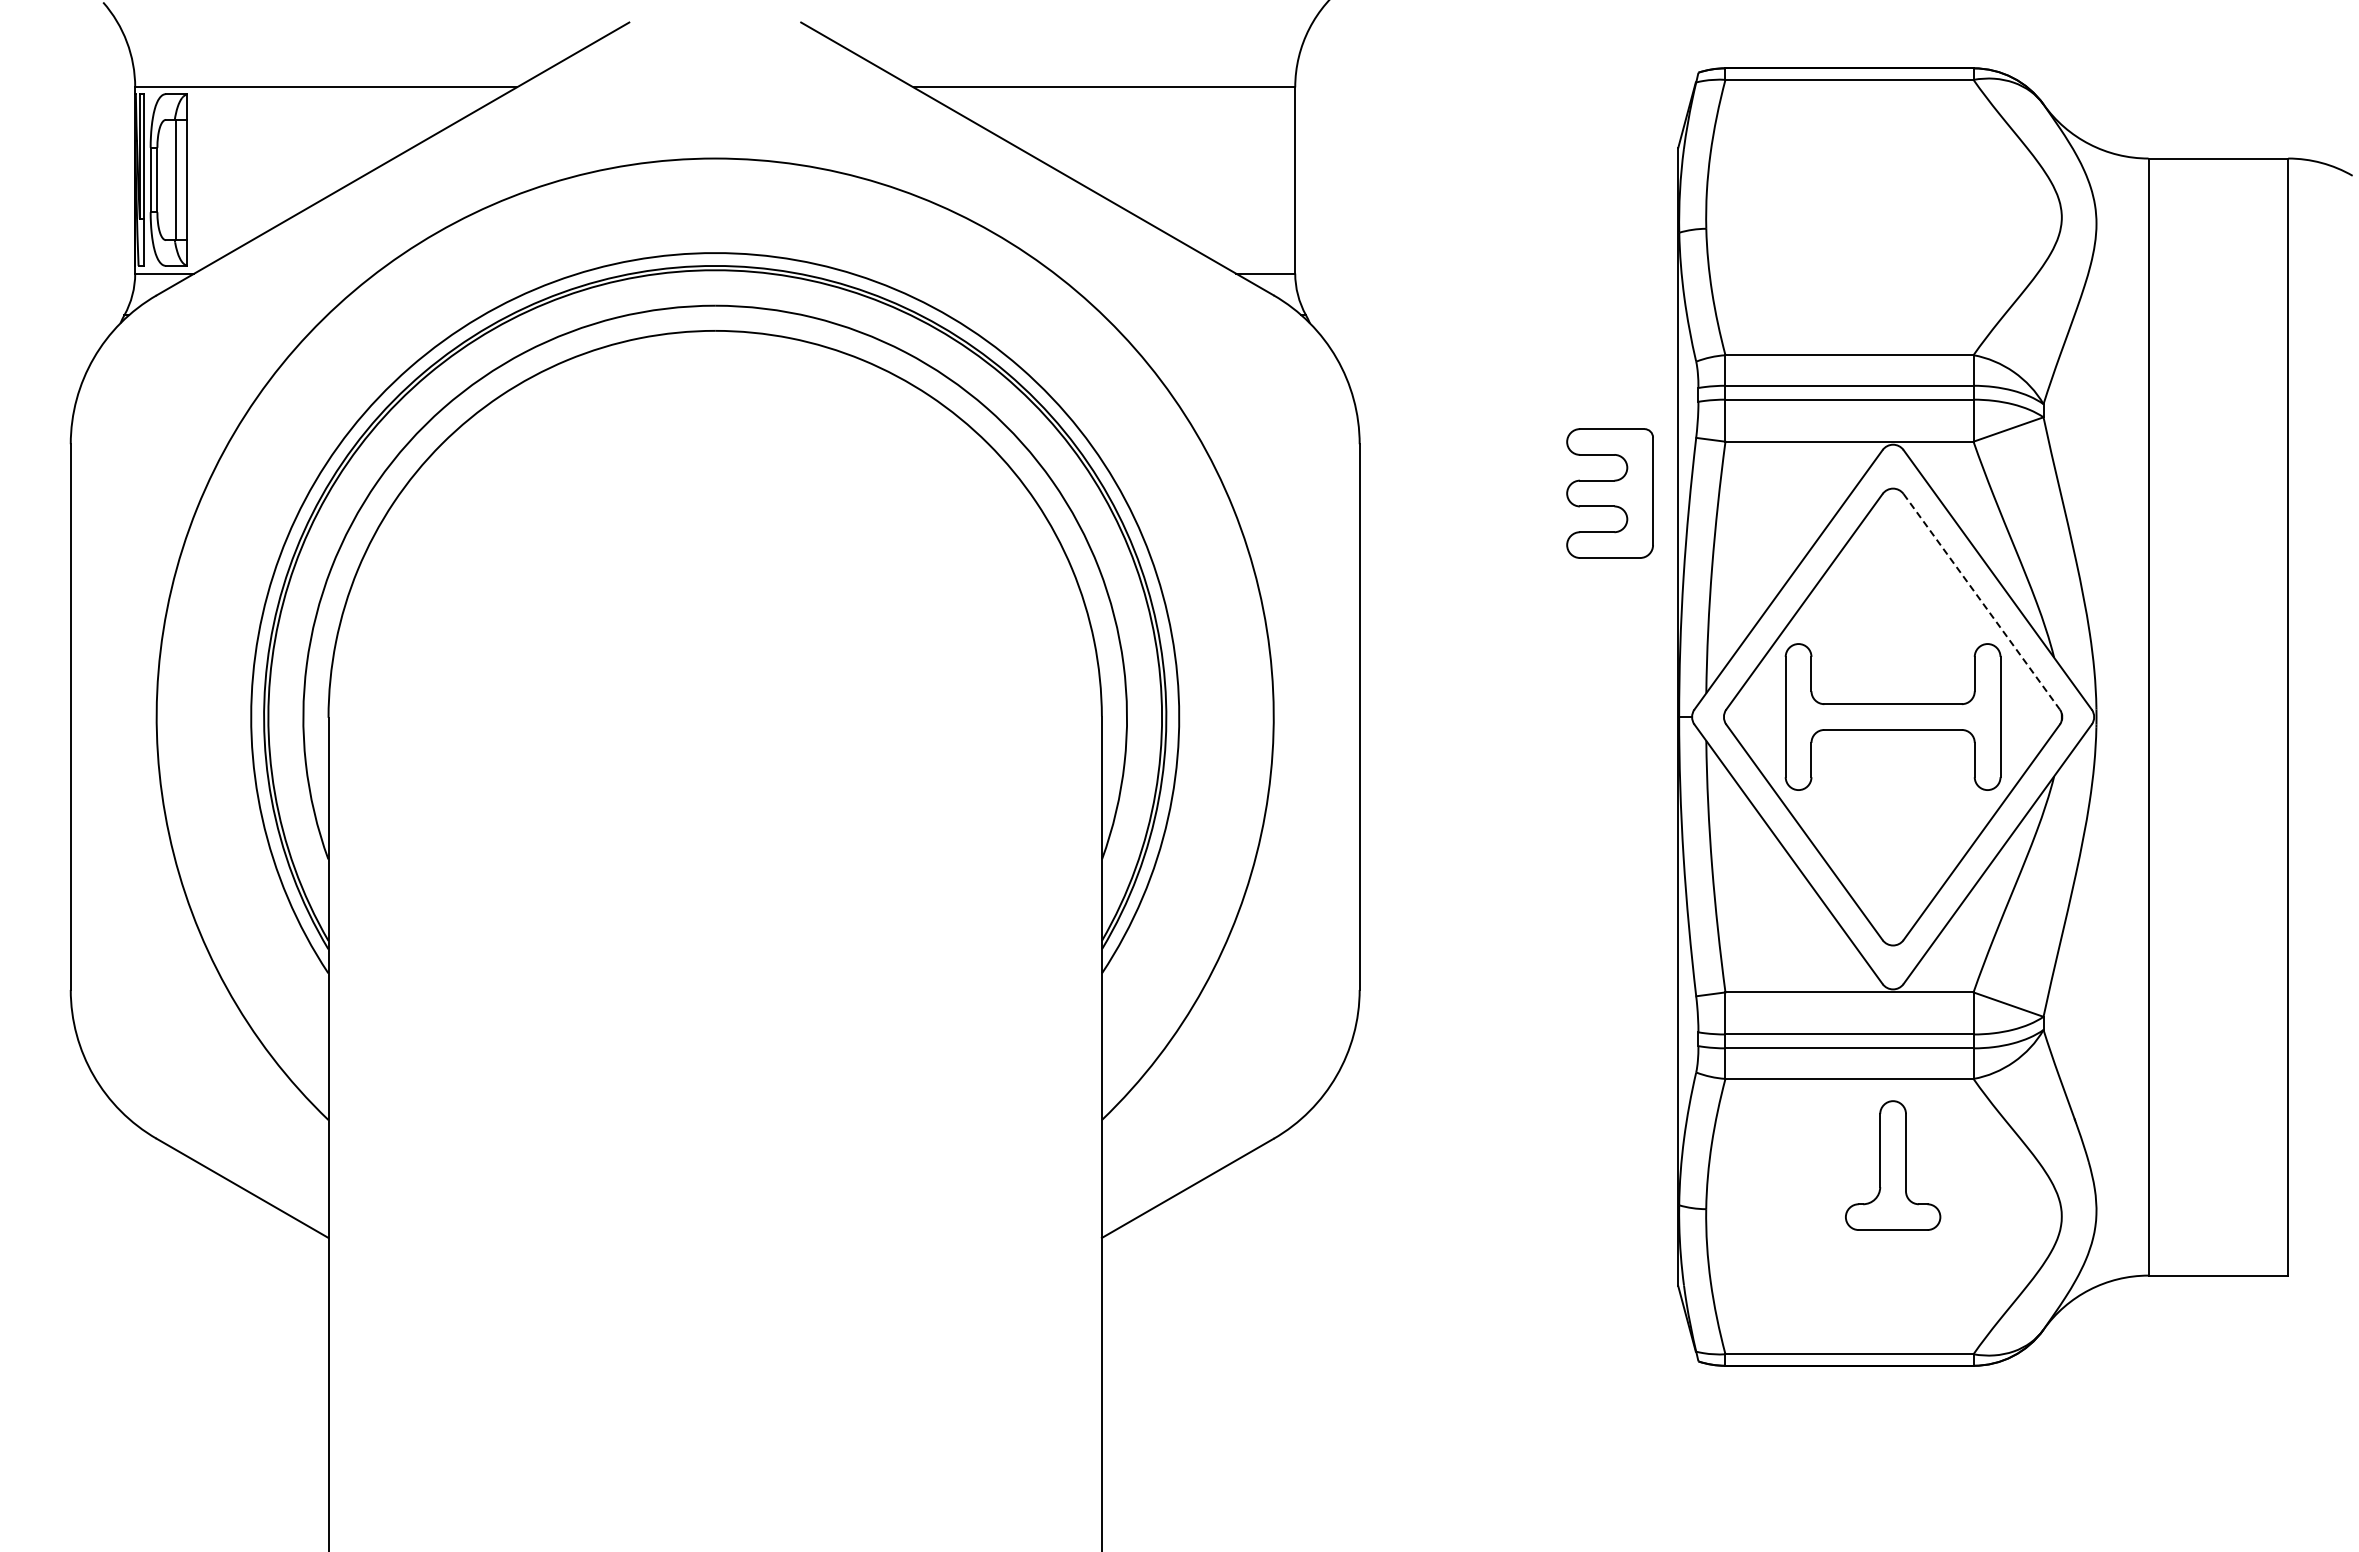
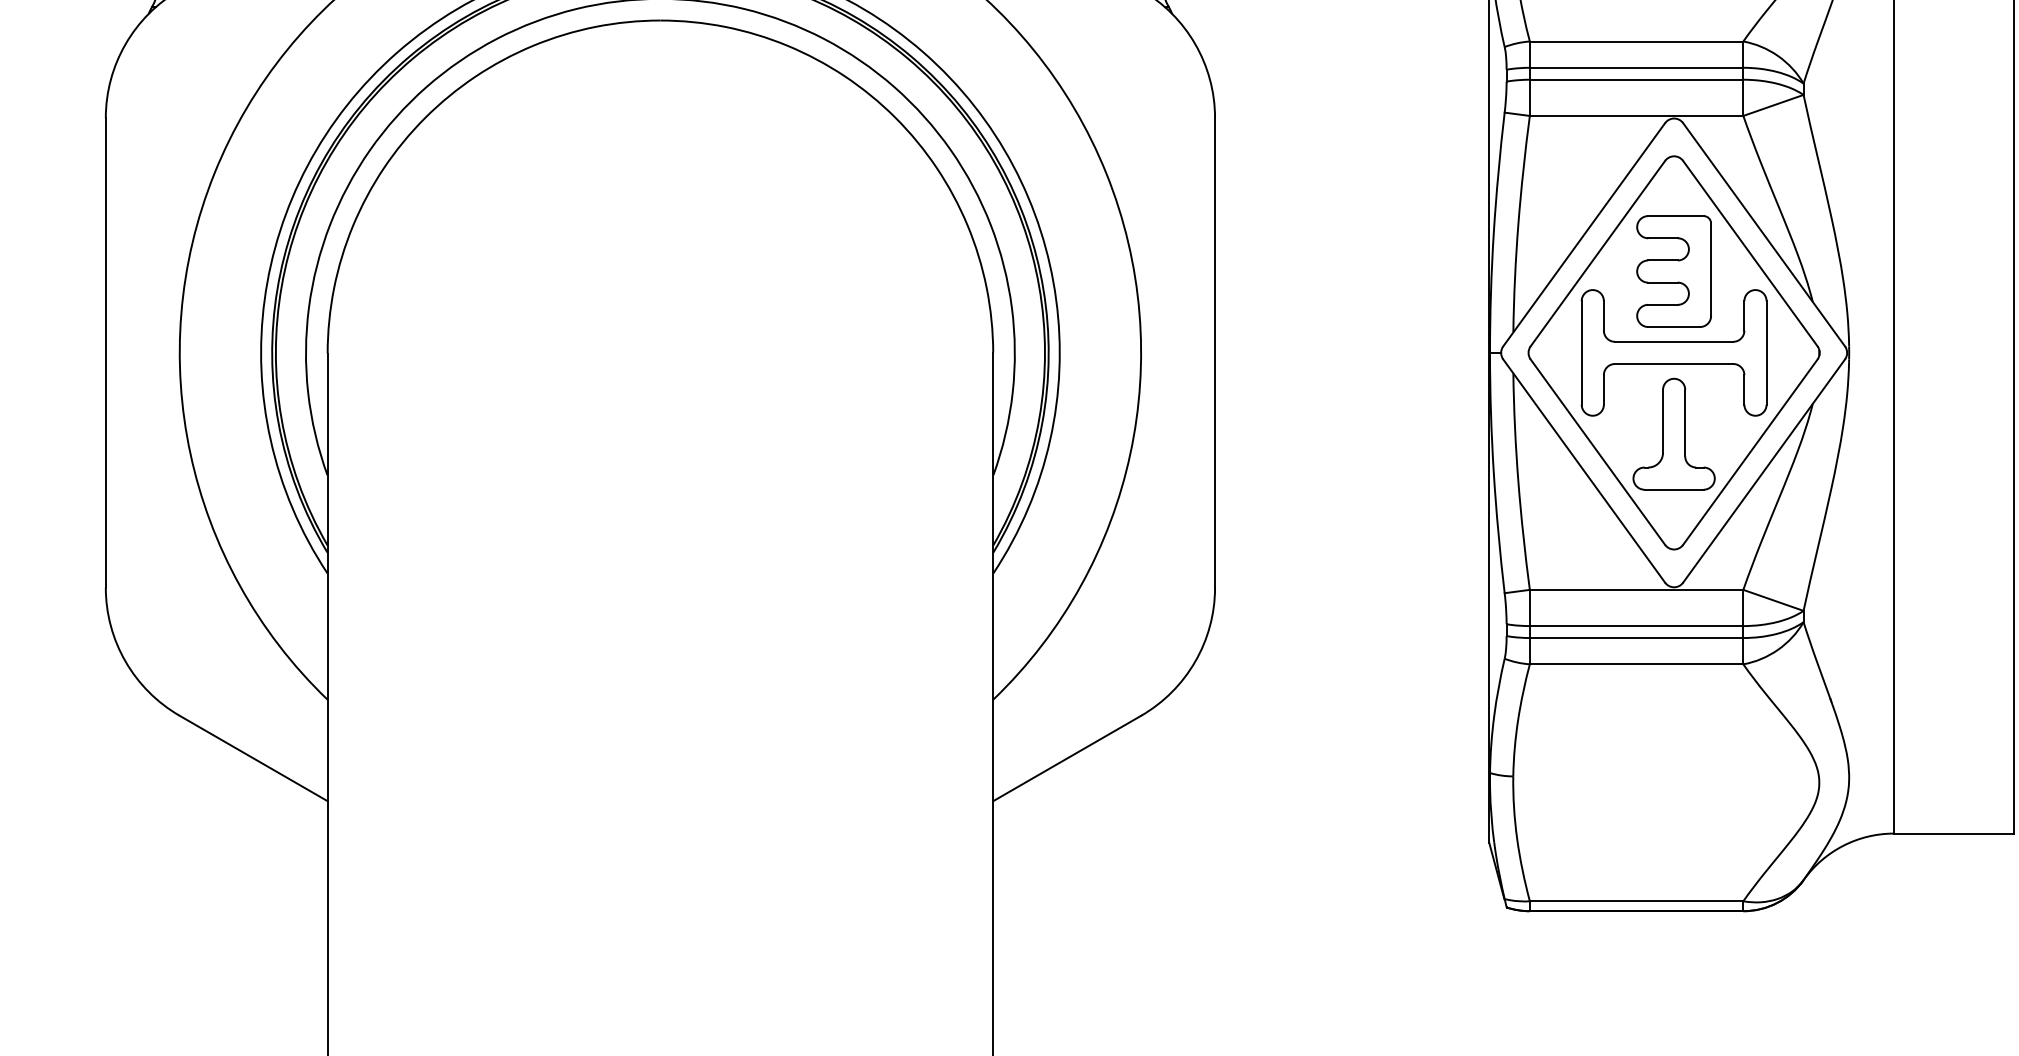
part: (1609, 493) -> (1673, 271), moved
line: (1982, 602) -> (1751, 254), dashed -> solid
part: (1893, 1165) -> (1674, 434), moved

